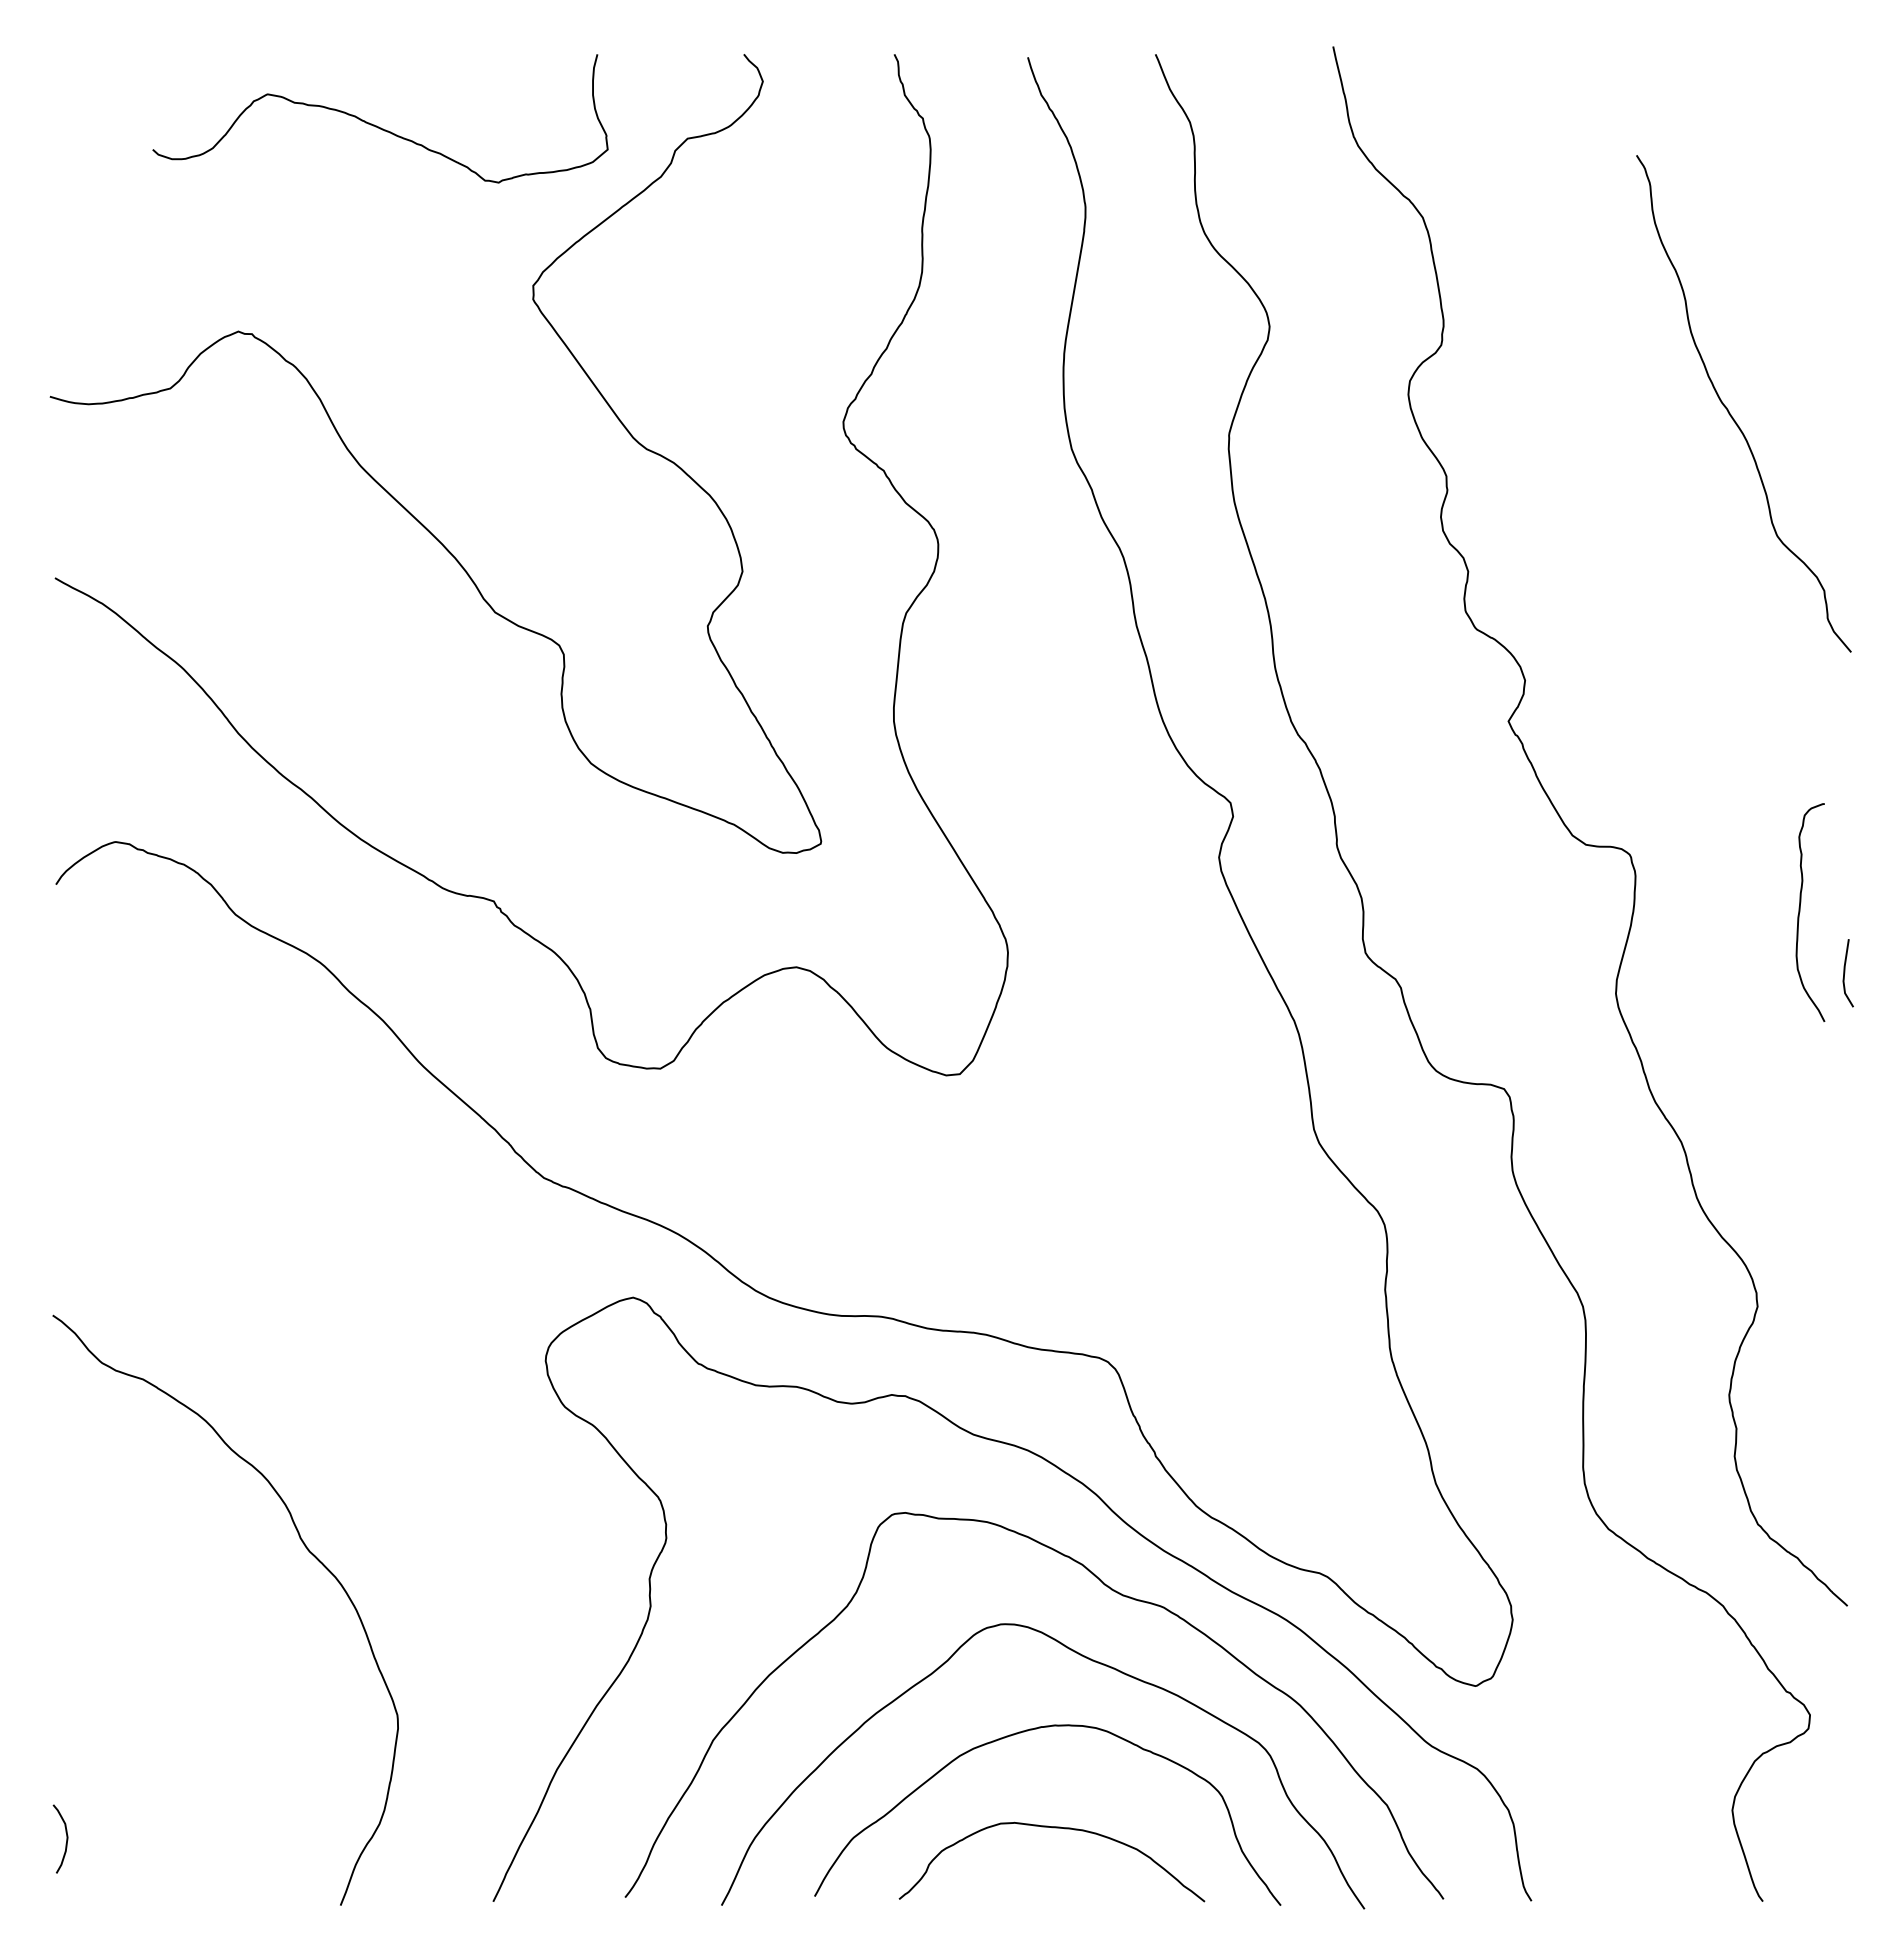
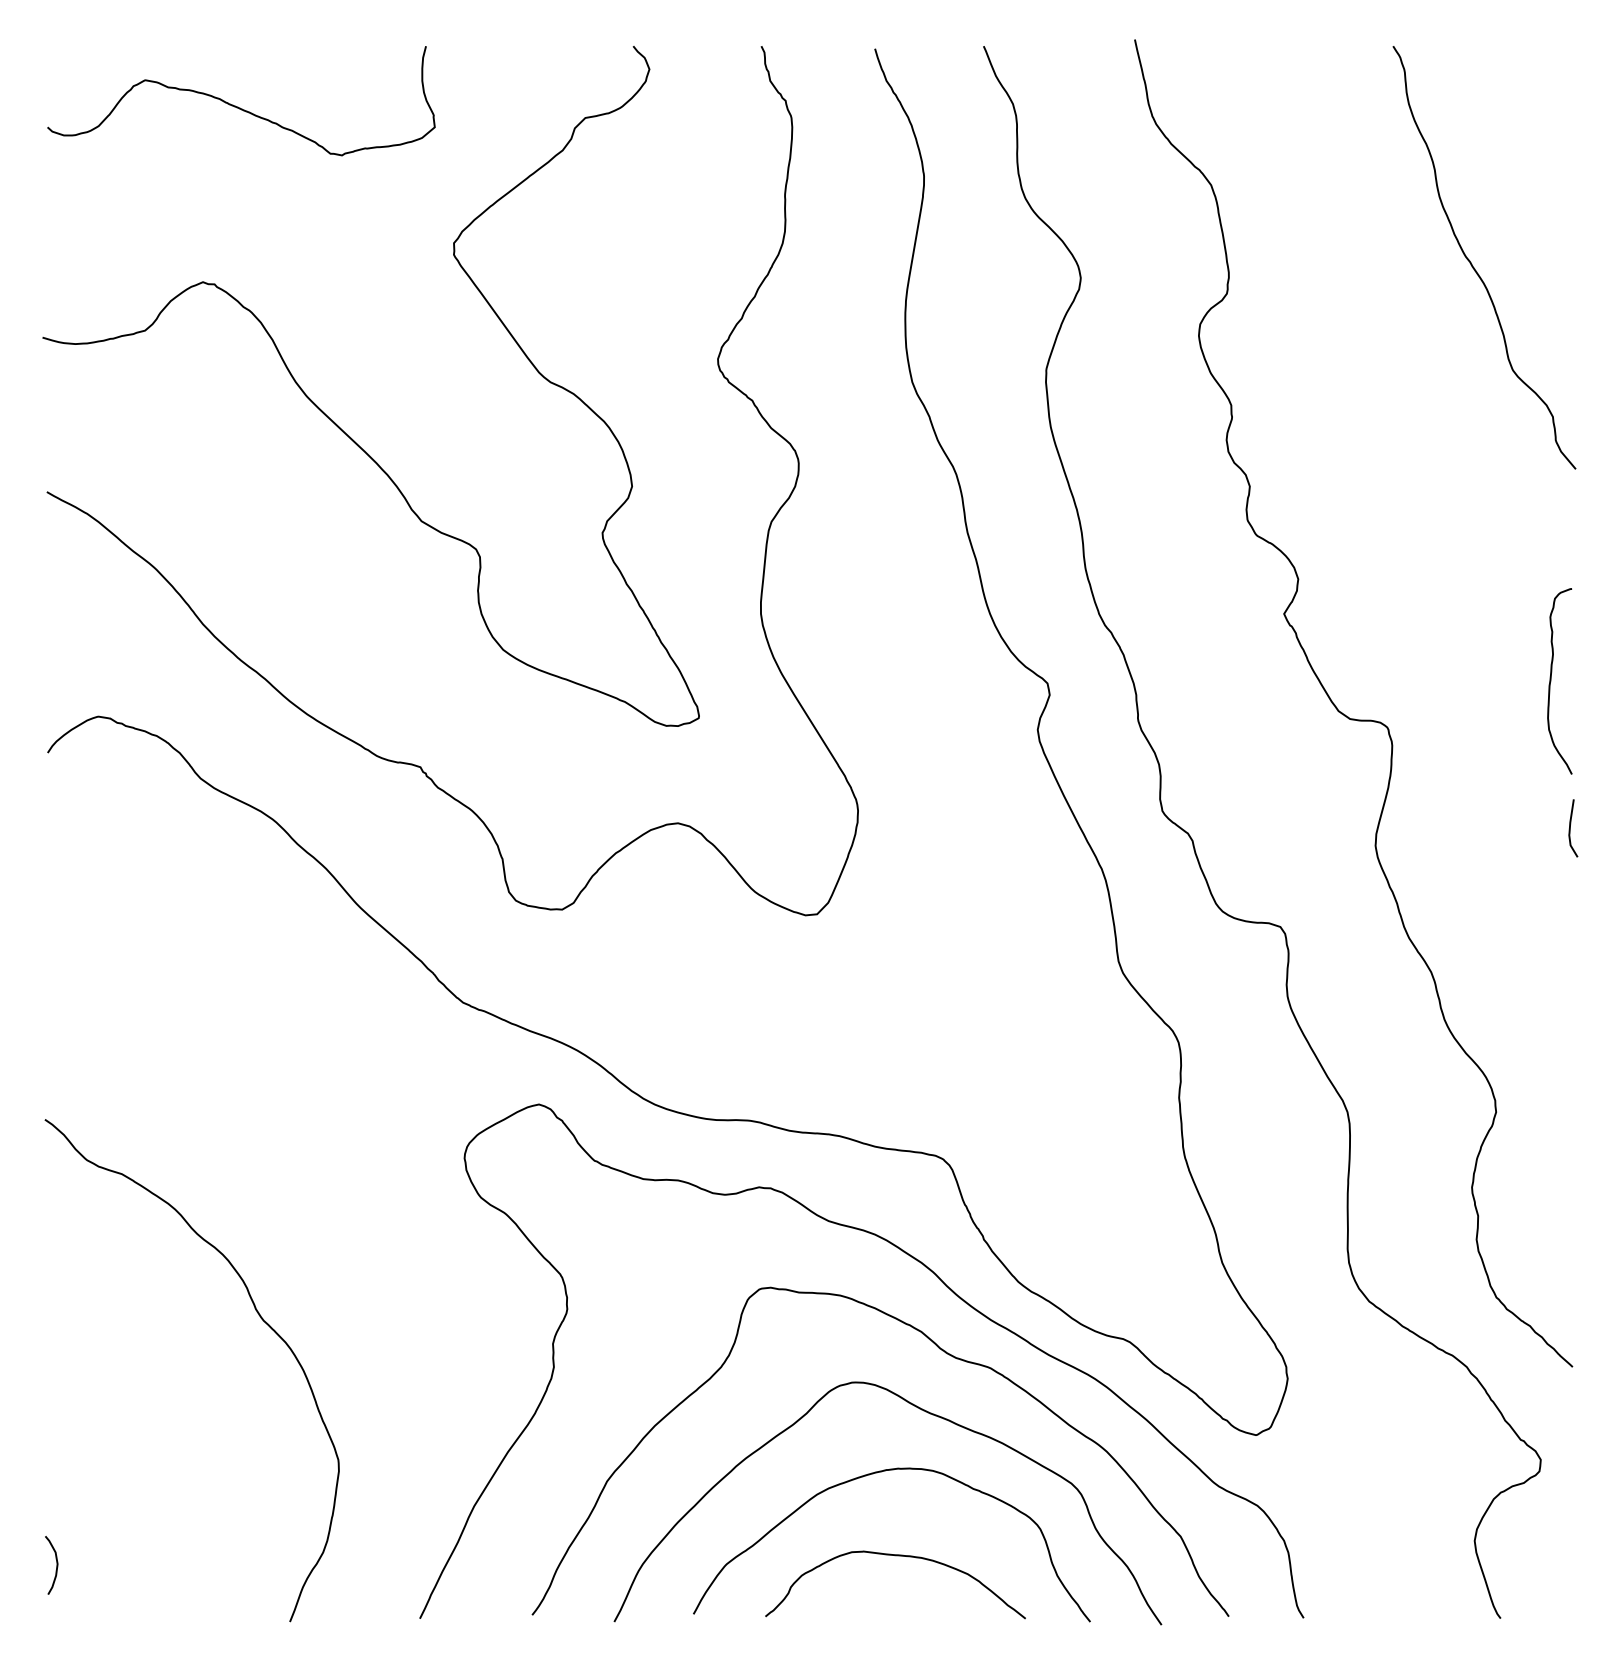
curve: (376, 125) -> (237, 106), moved
curve: (1729, 411) -> (1472, 264), moved
curve: (1800, 912) -> (1551, 681), moved

